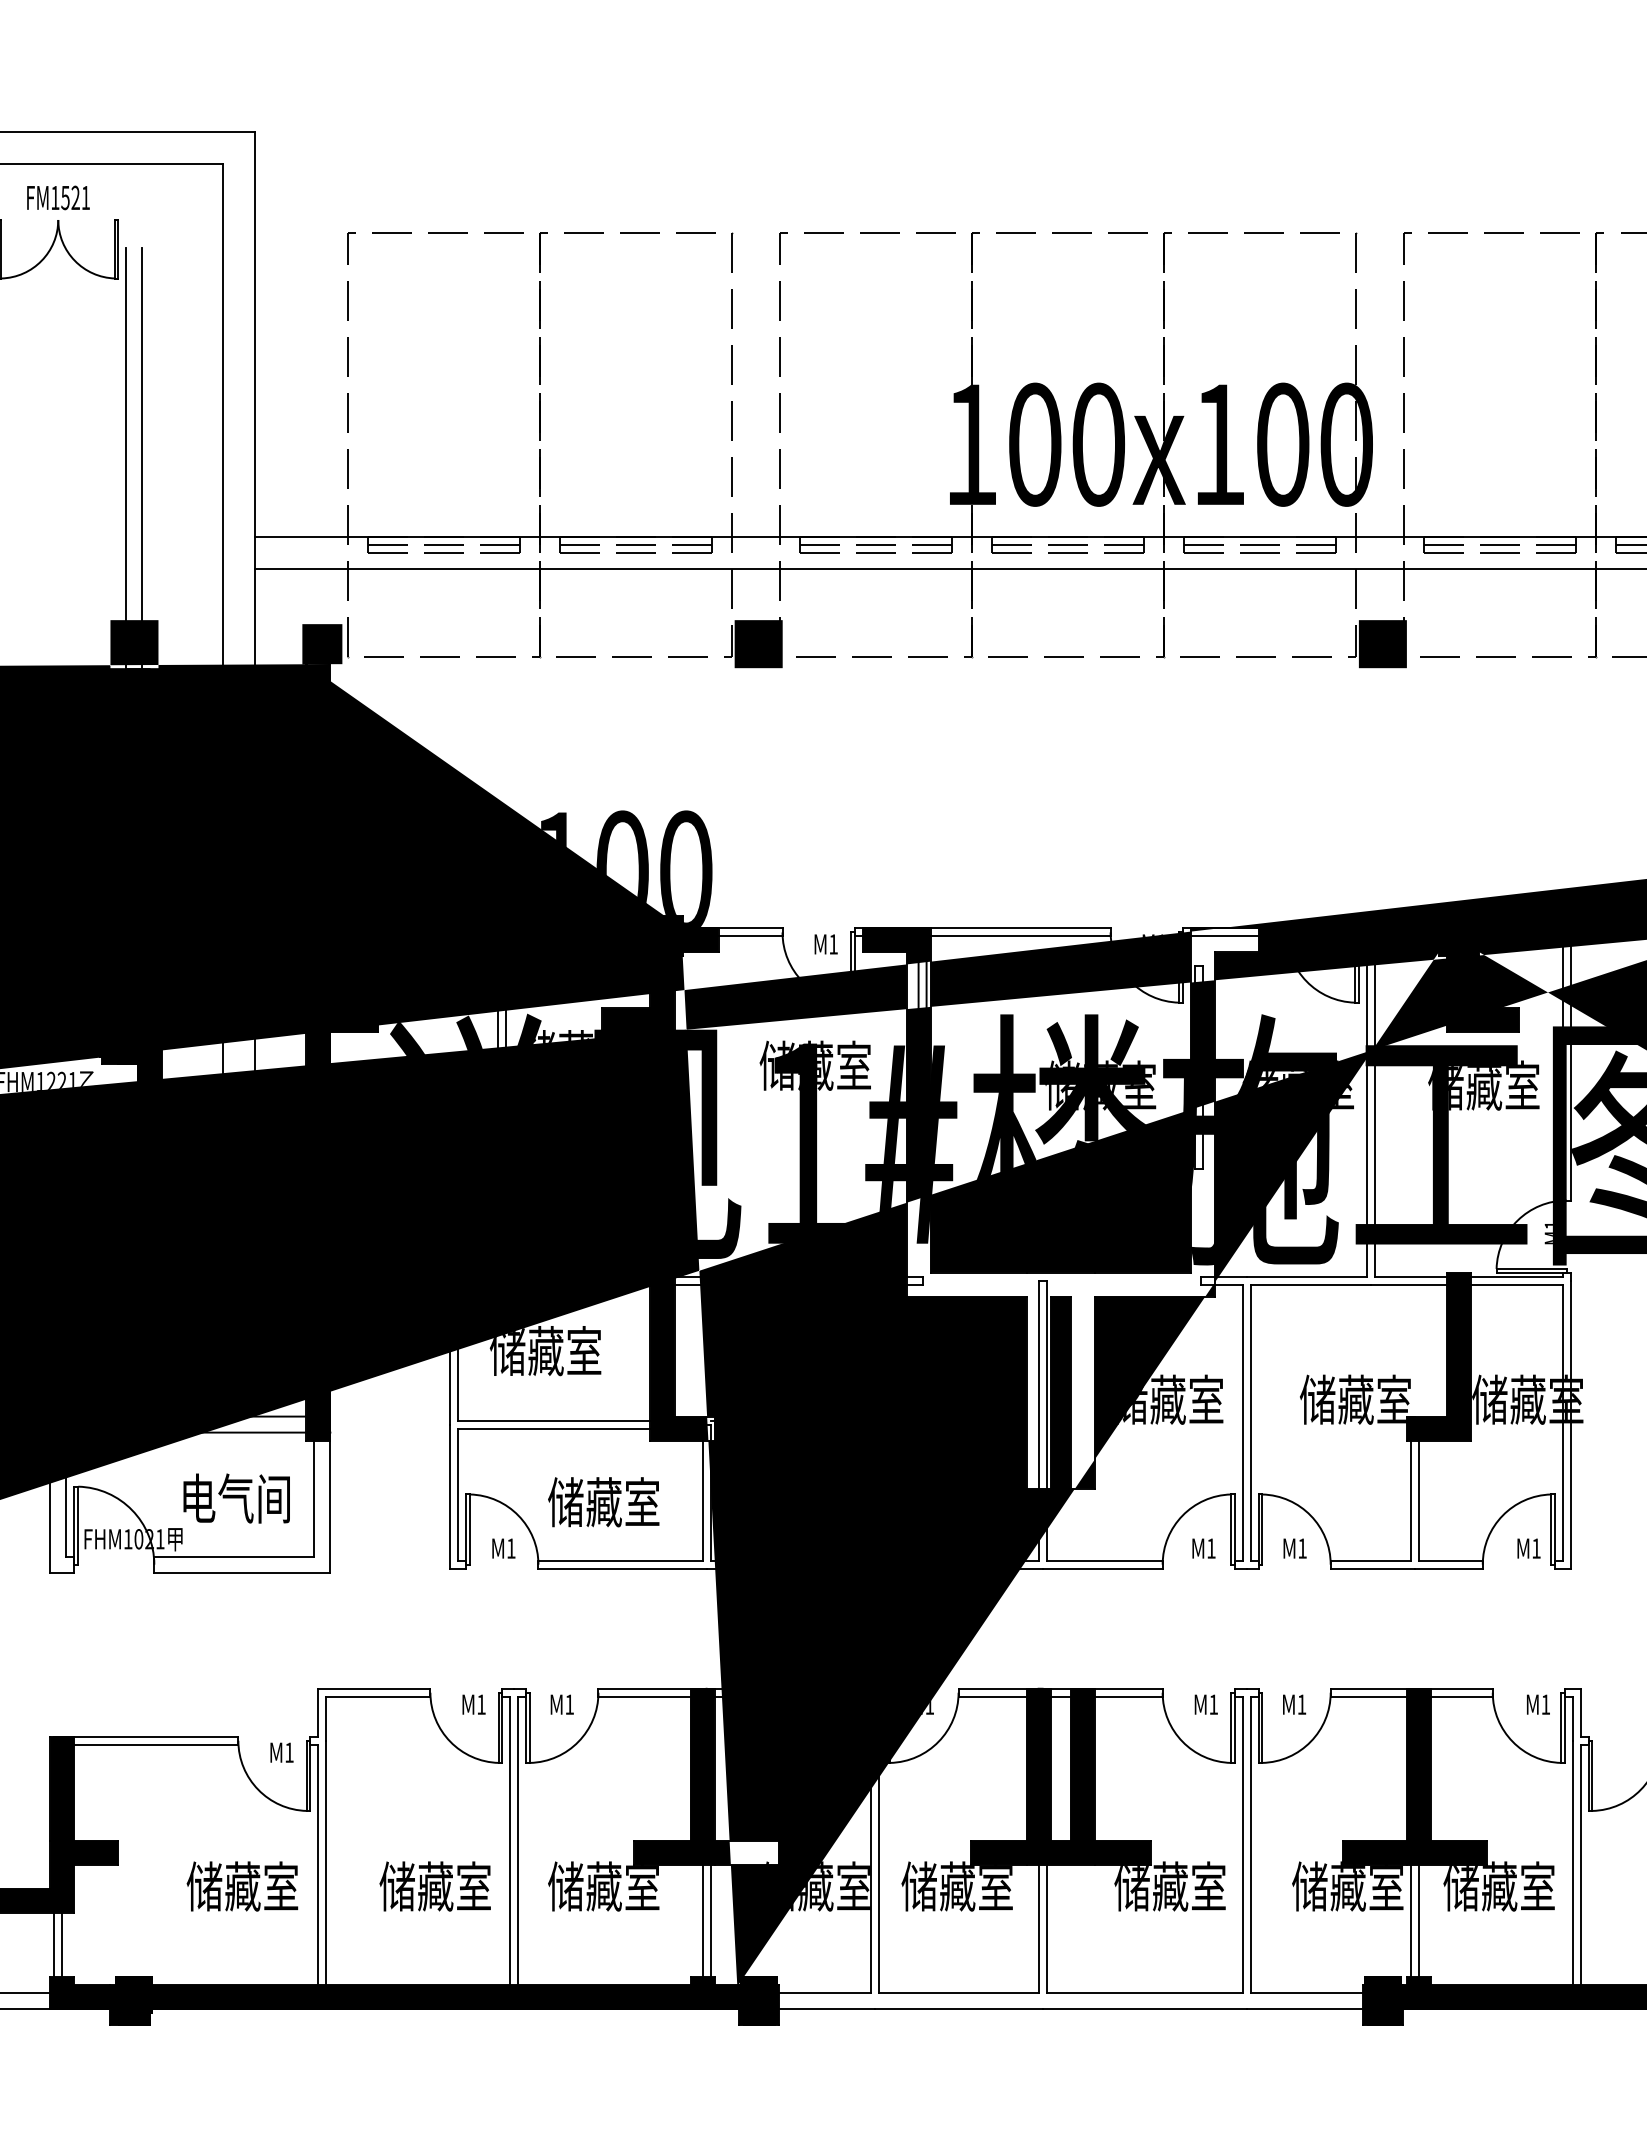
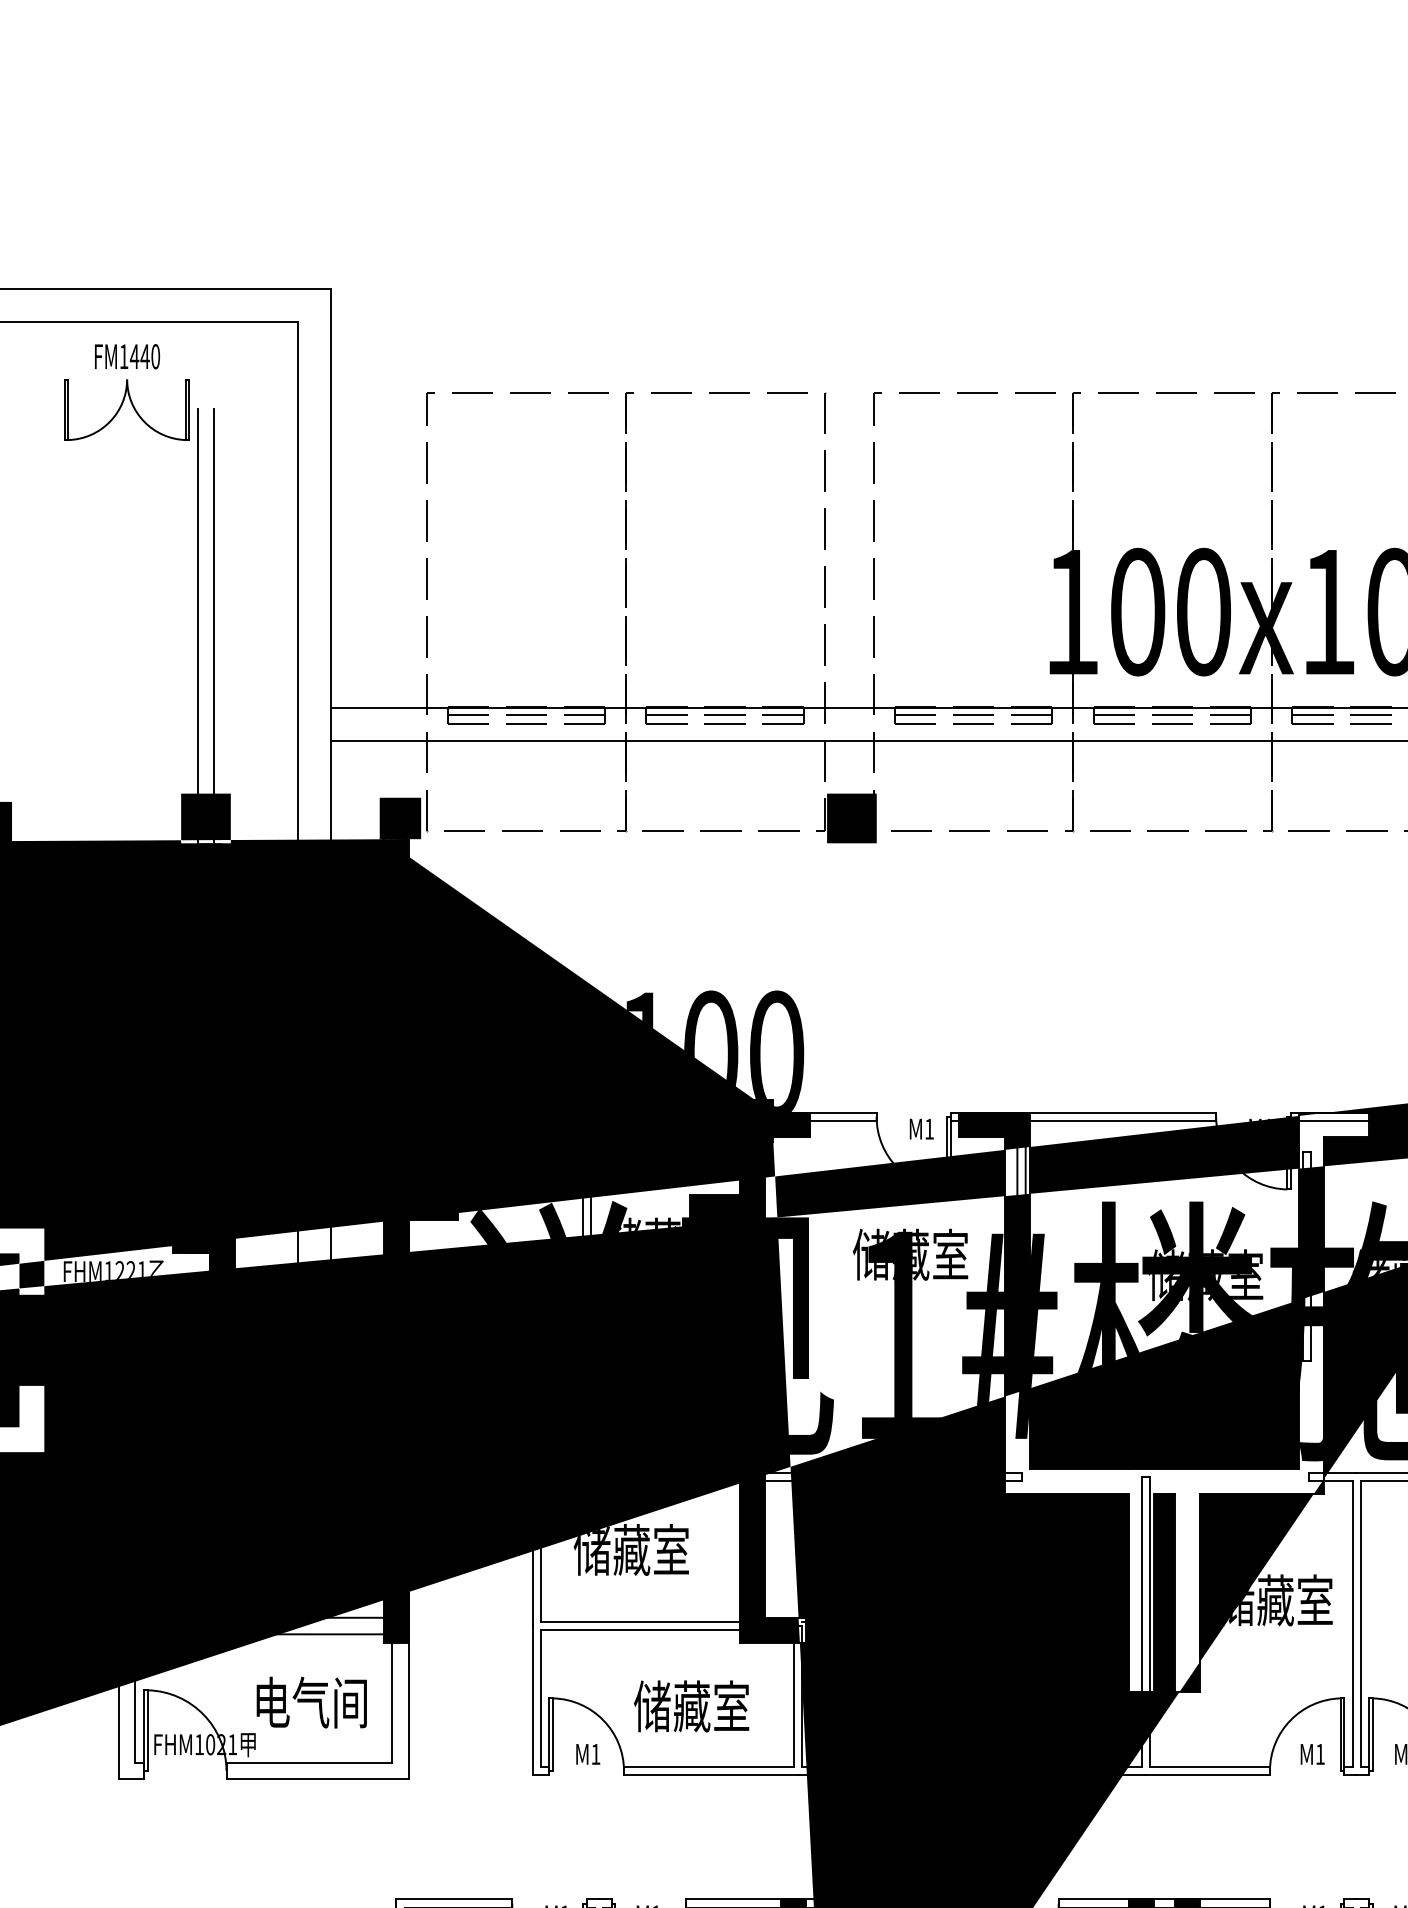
text: (75, 197) -> (144, 356), FM1521 -> FM1440

